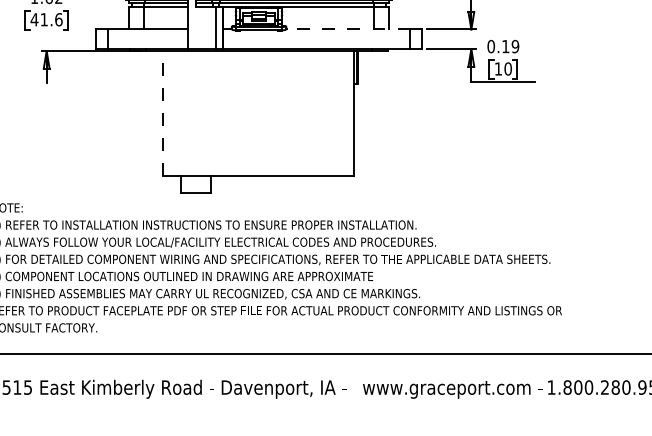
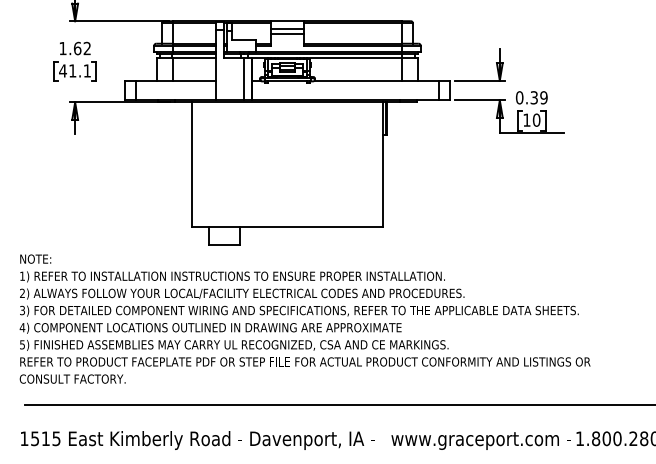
text: (59, 19) -> (87, 70), 41.6 -> 41.1
line: (348, 29) -> (376, 80), dashed -> solid
text: (505, 46) -> (533, 97), 0.19 -> 0.39
line: (163, 113) -> (191, 164), dashed -> solid

